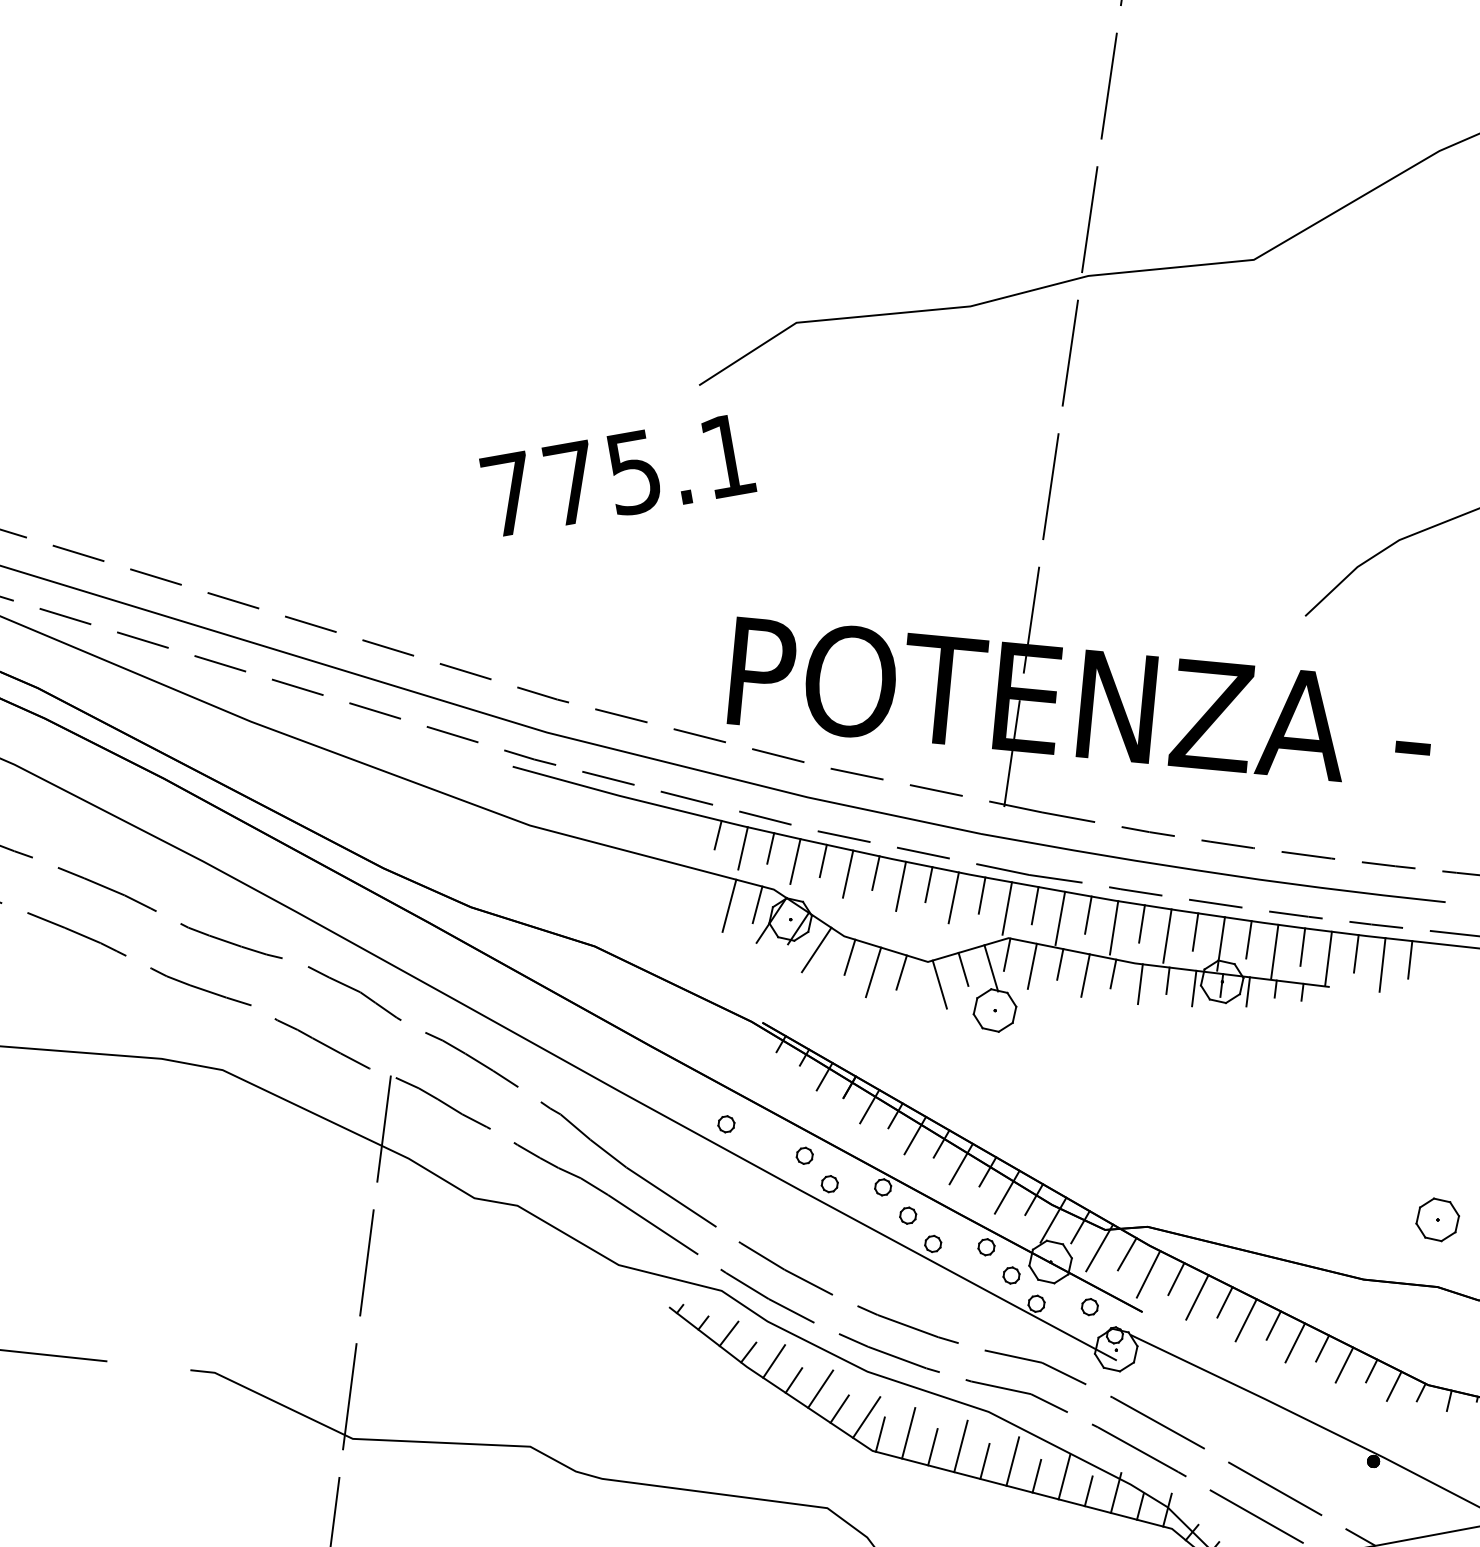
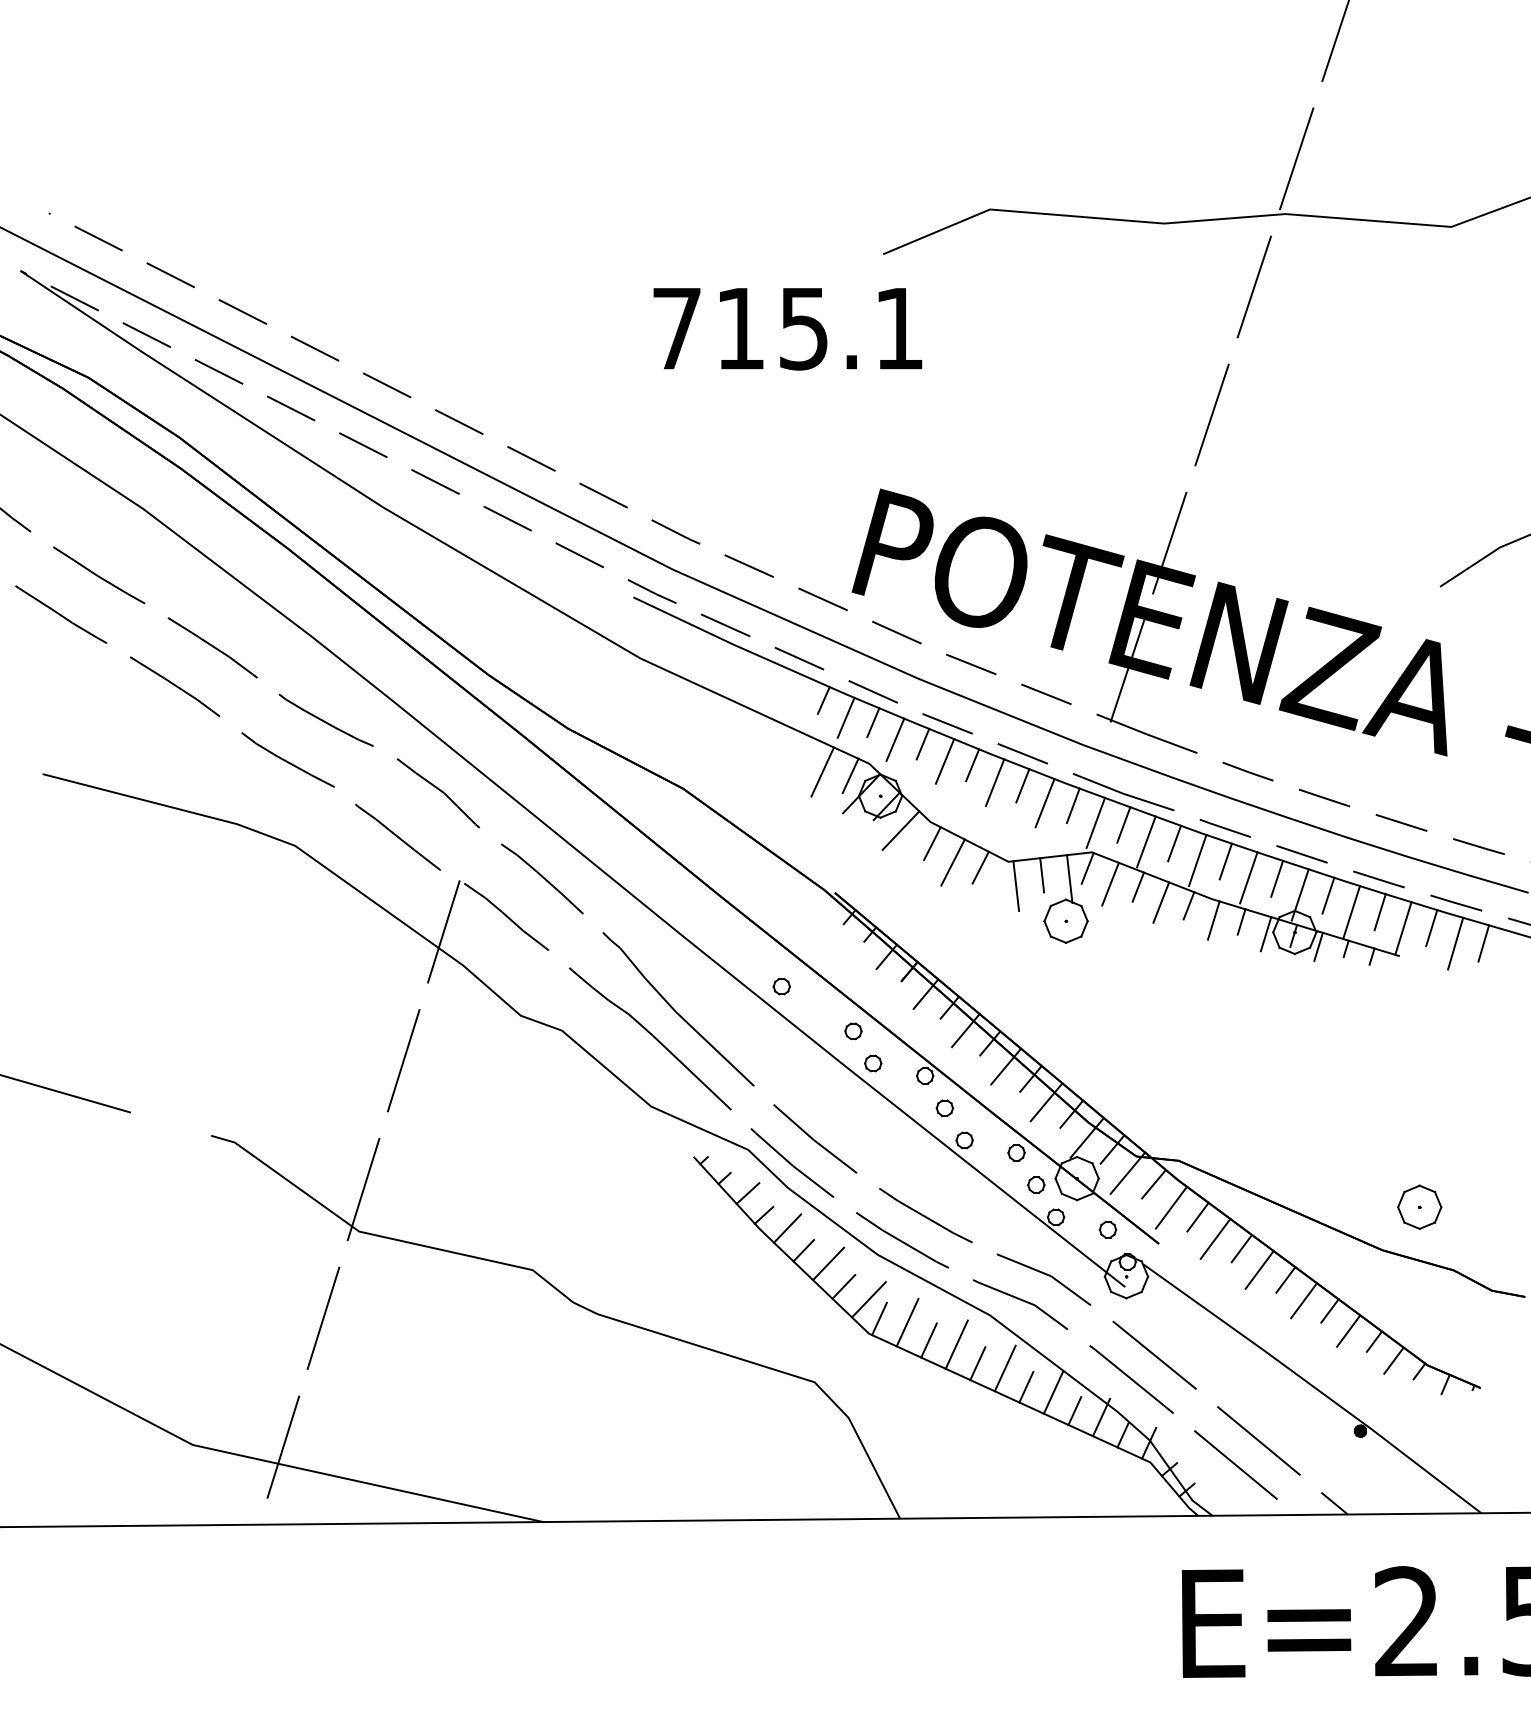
text: (571, 483) -> (740, 328), 775.1 -> 715.1
part: (1437, 1219) -> (1419, 1206), moved

